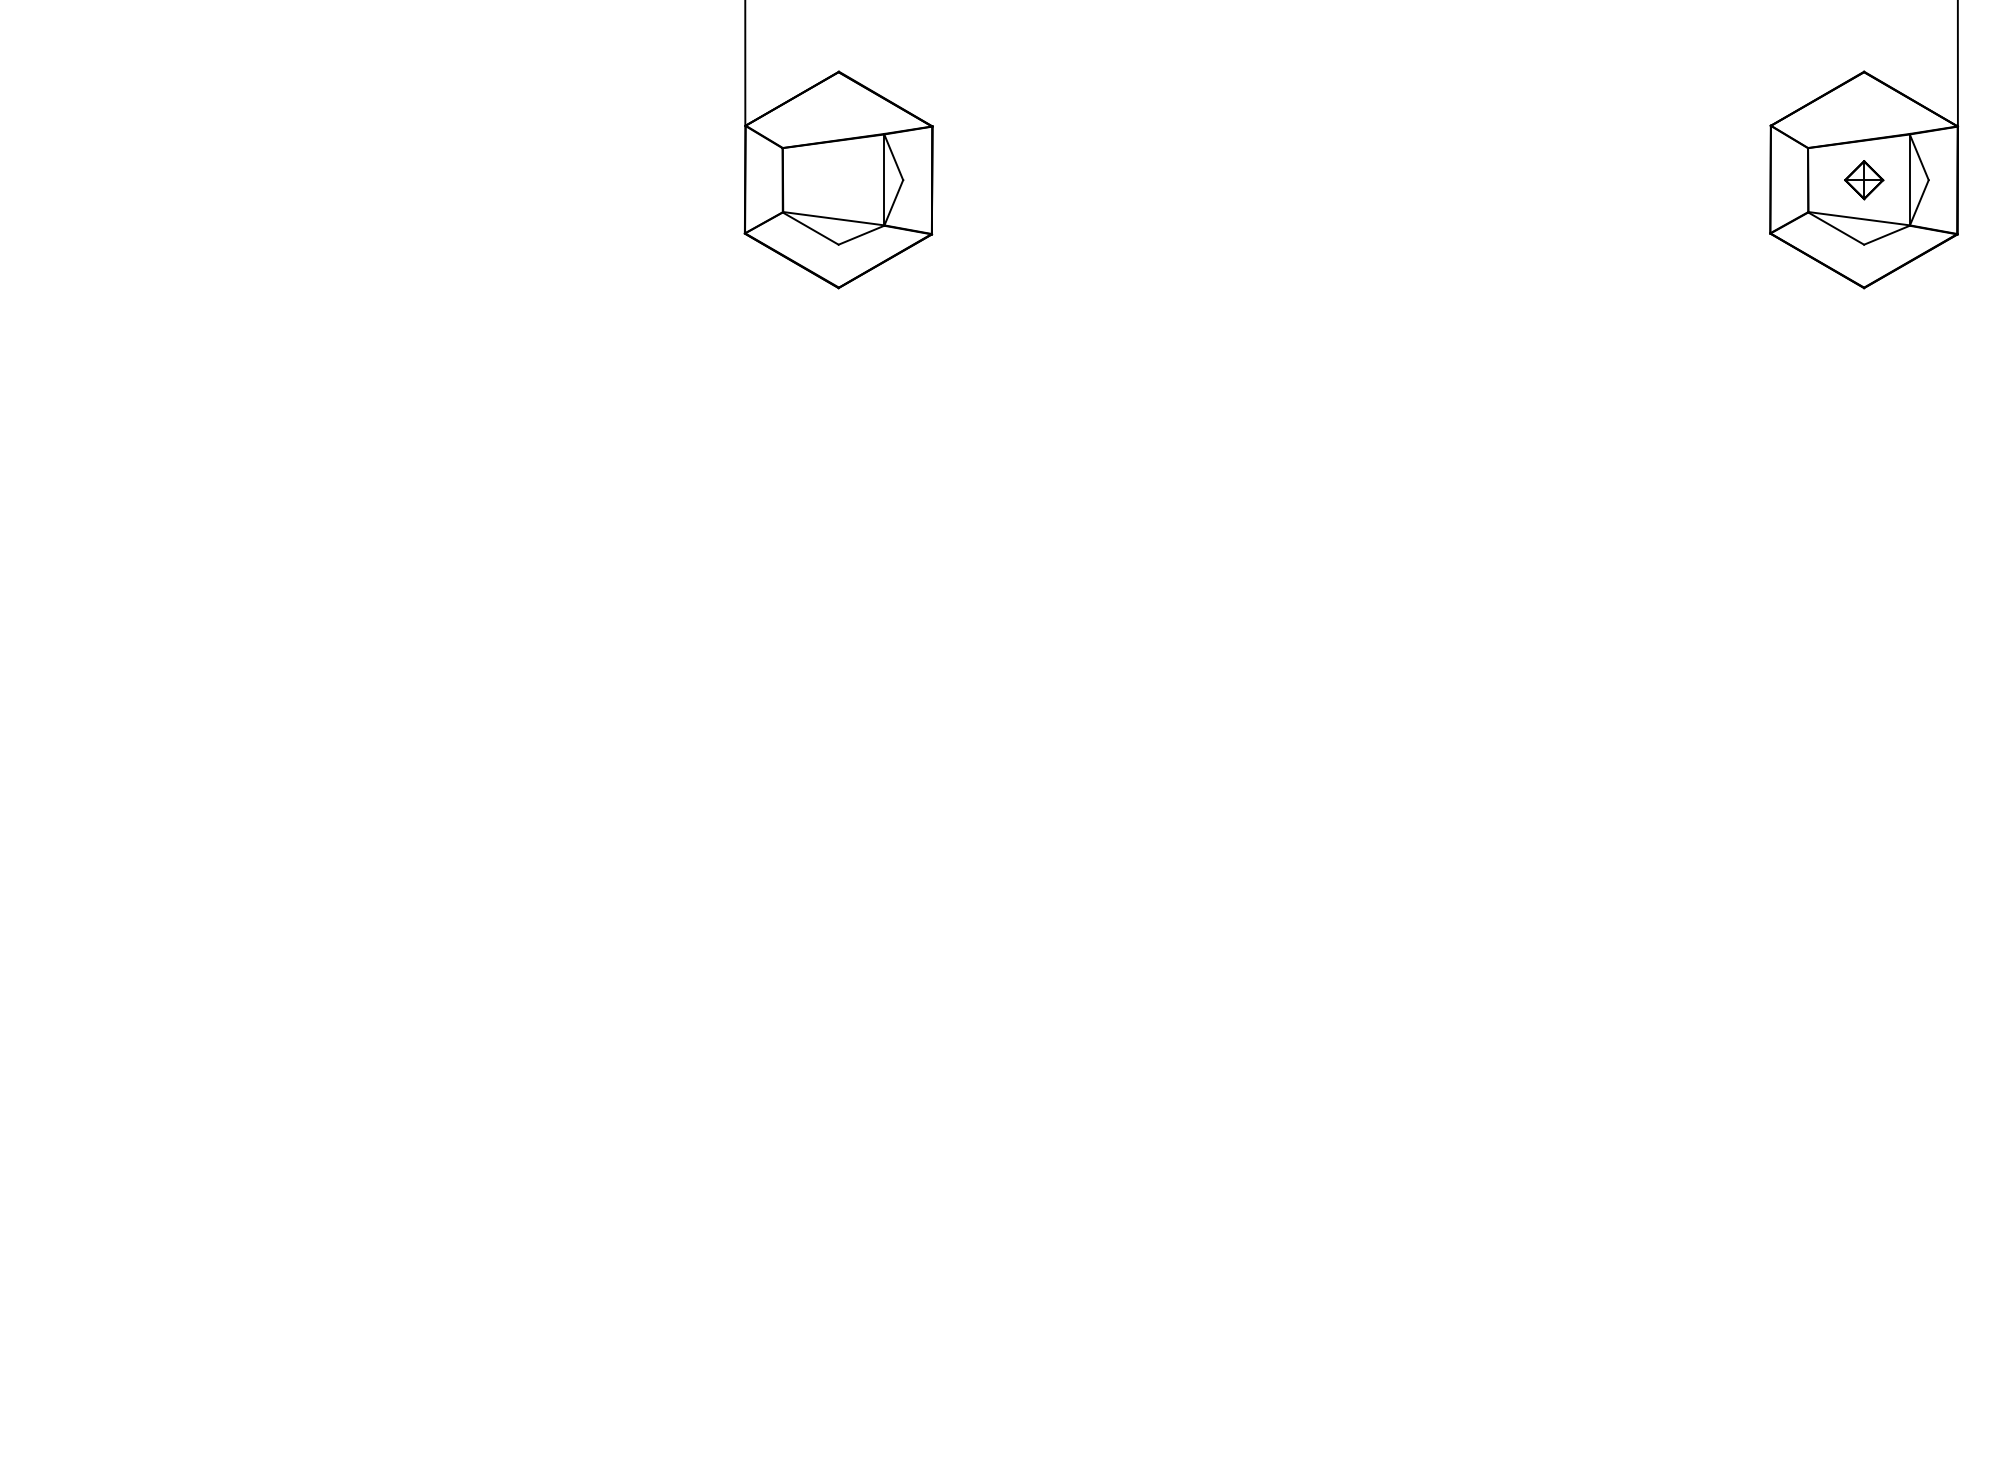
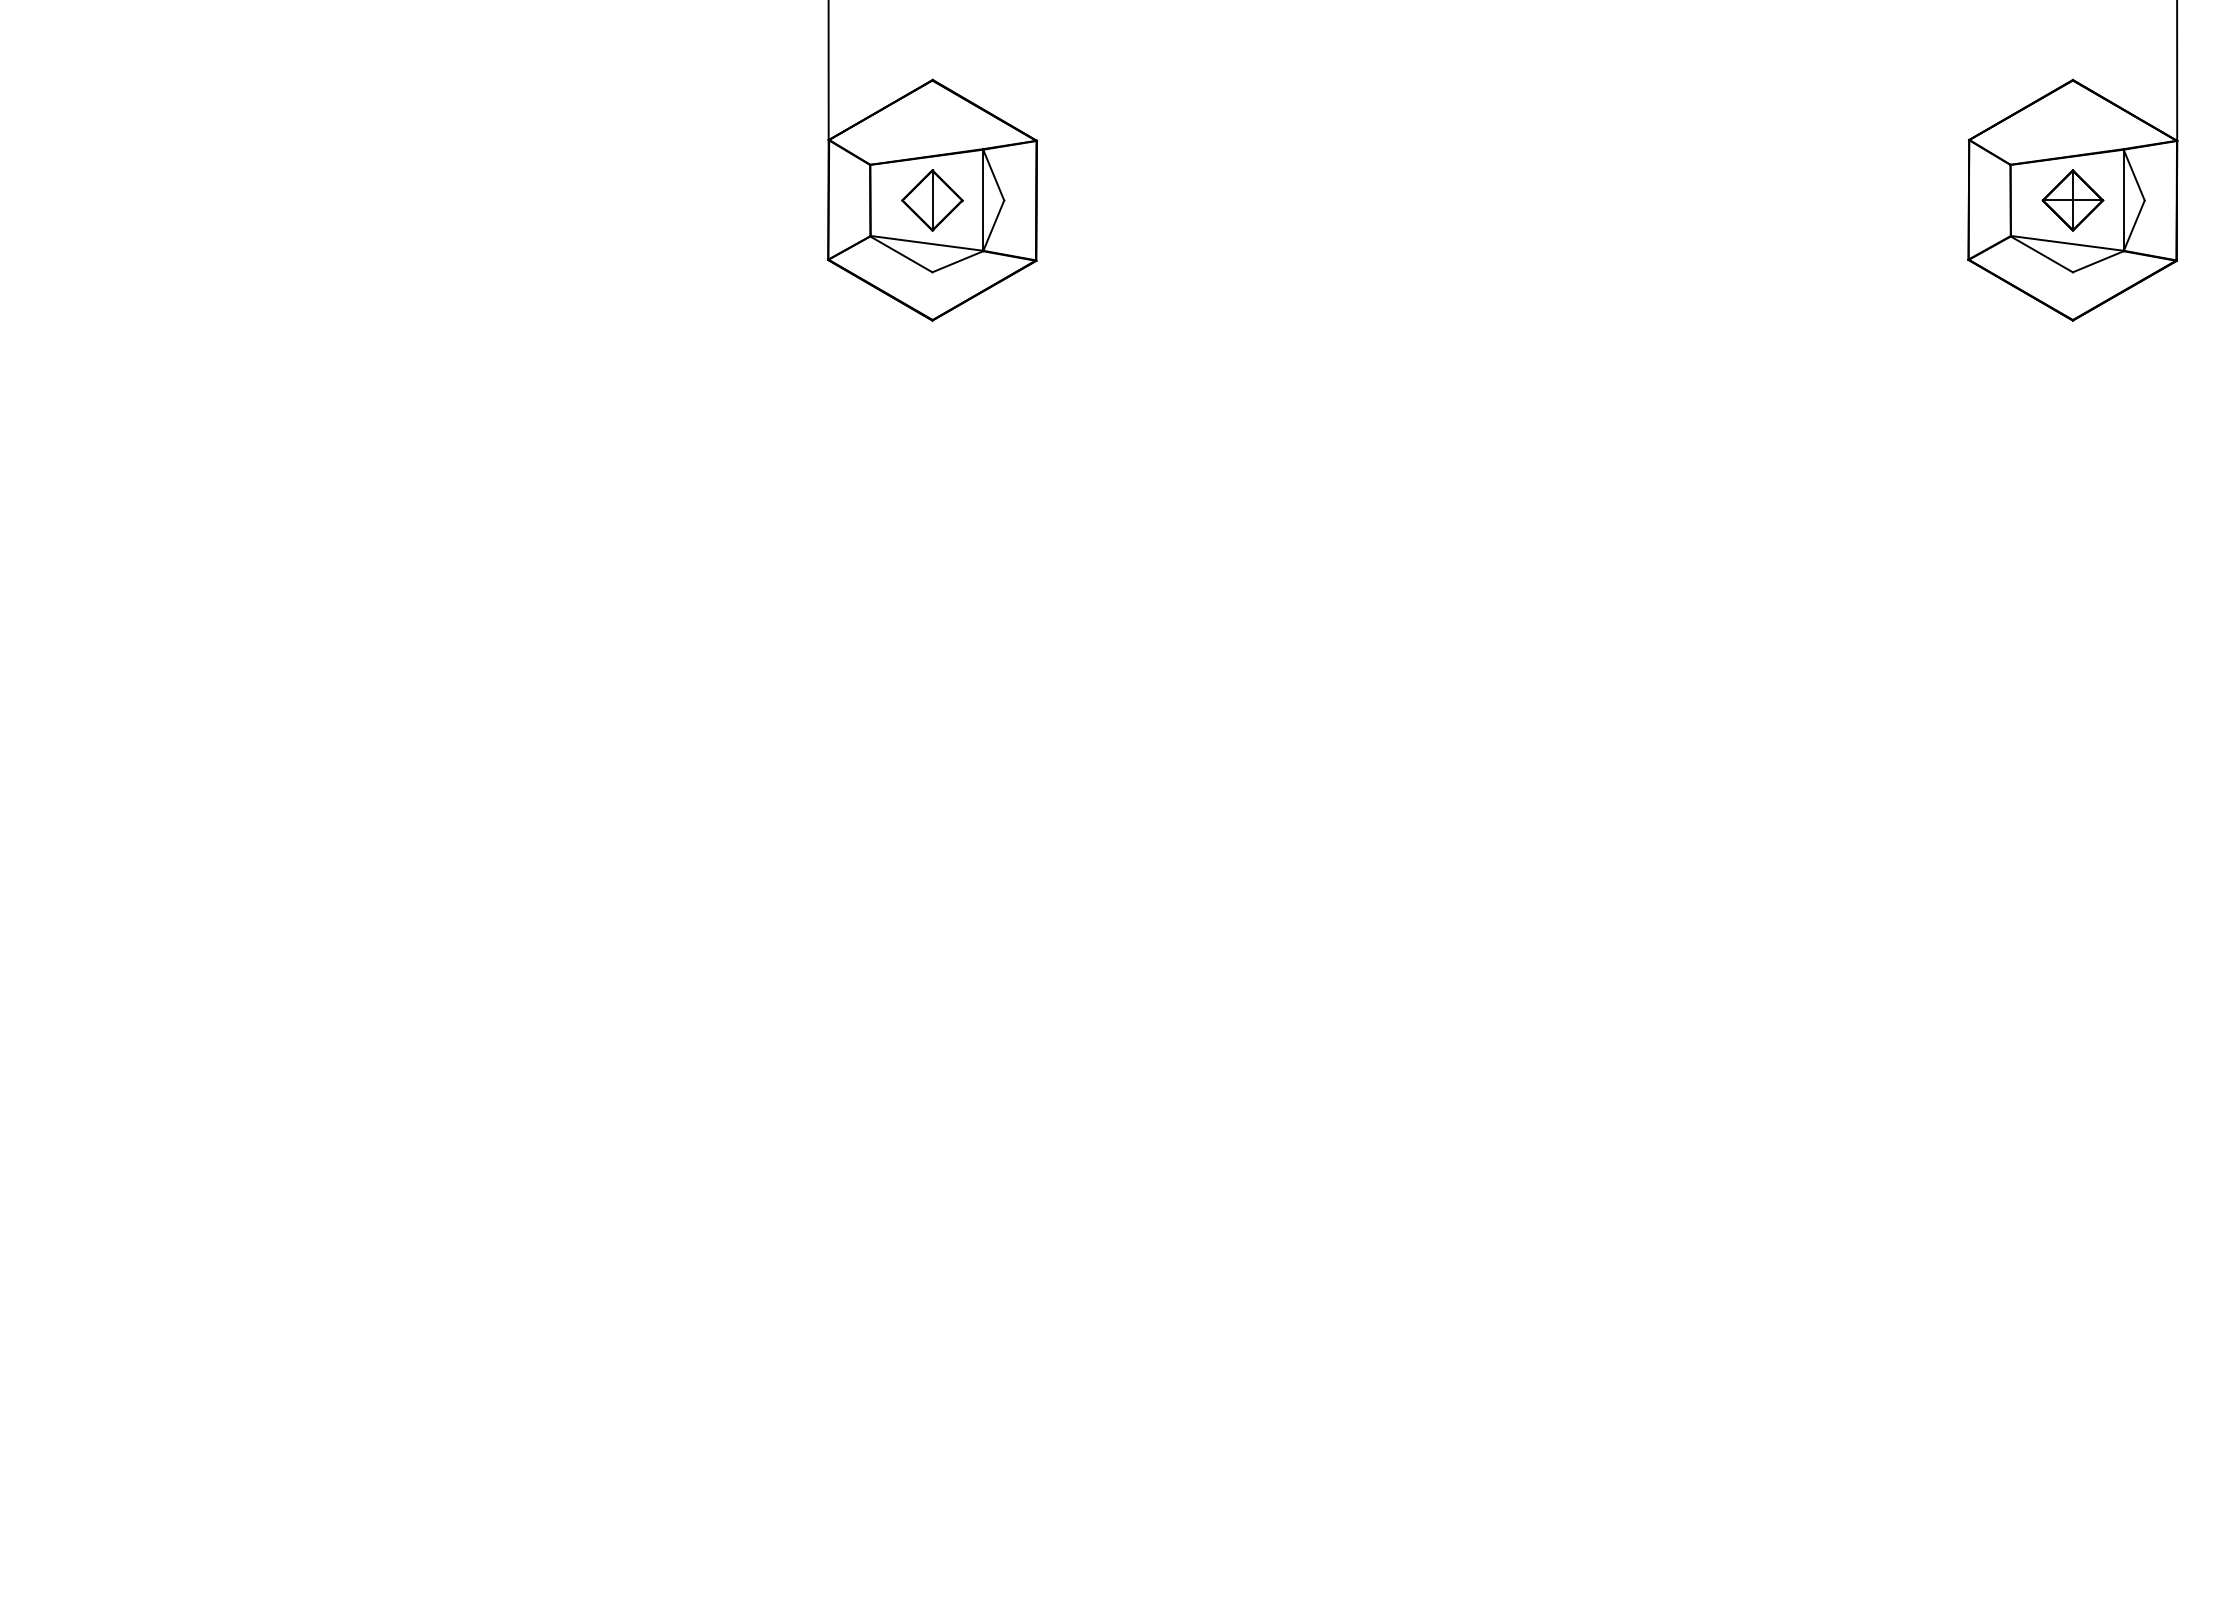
part: (838, 180) -> (932, 200), added
part: (1863, 180) -> (2072, 200), size x1.43

